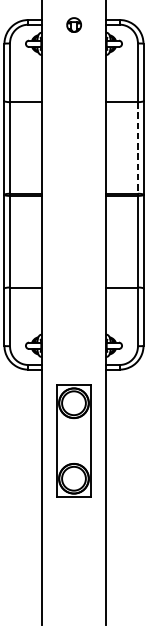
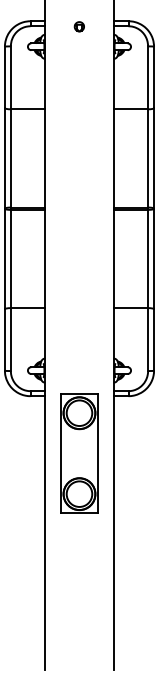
part: (73, 24) -> (78, 26), size x0.62
line: (138, 148) -> (148, 158), dashed -> solid
part: (74, 440) -> (79, 453), moved

